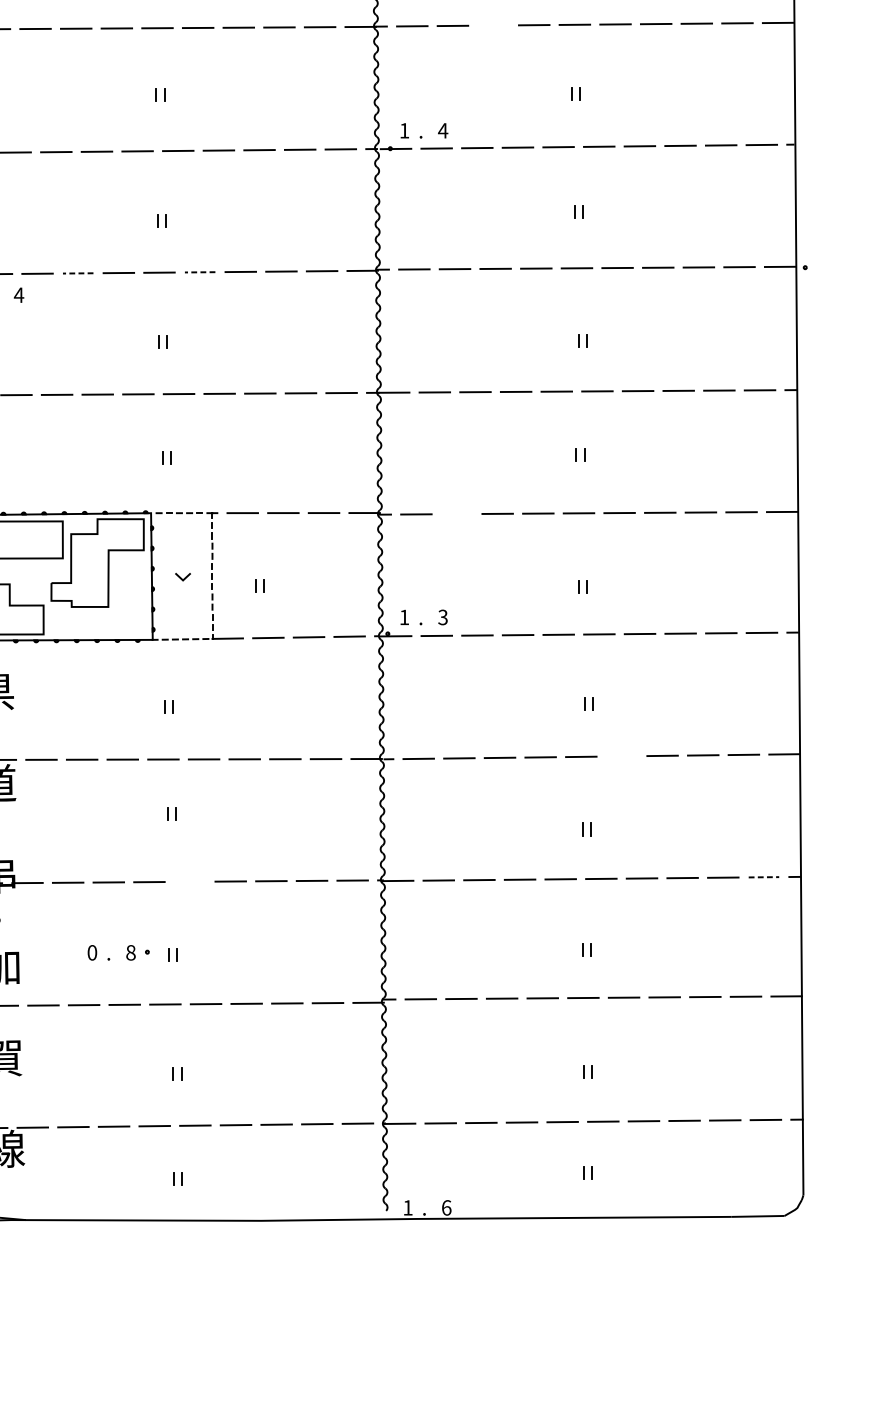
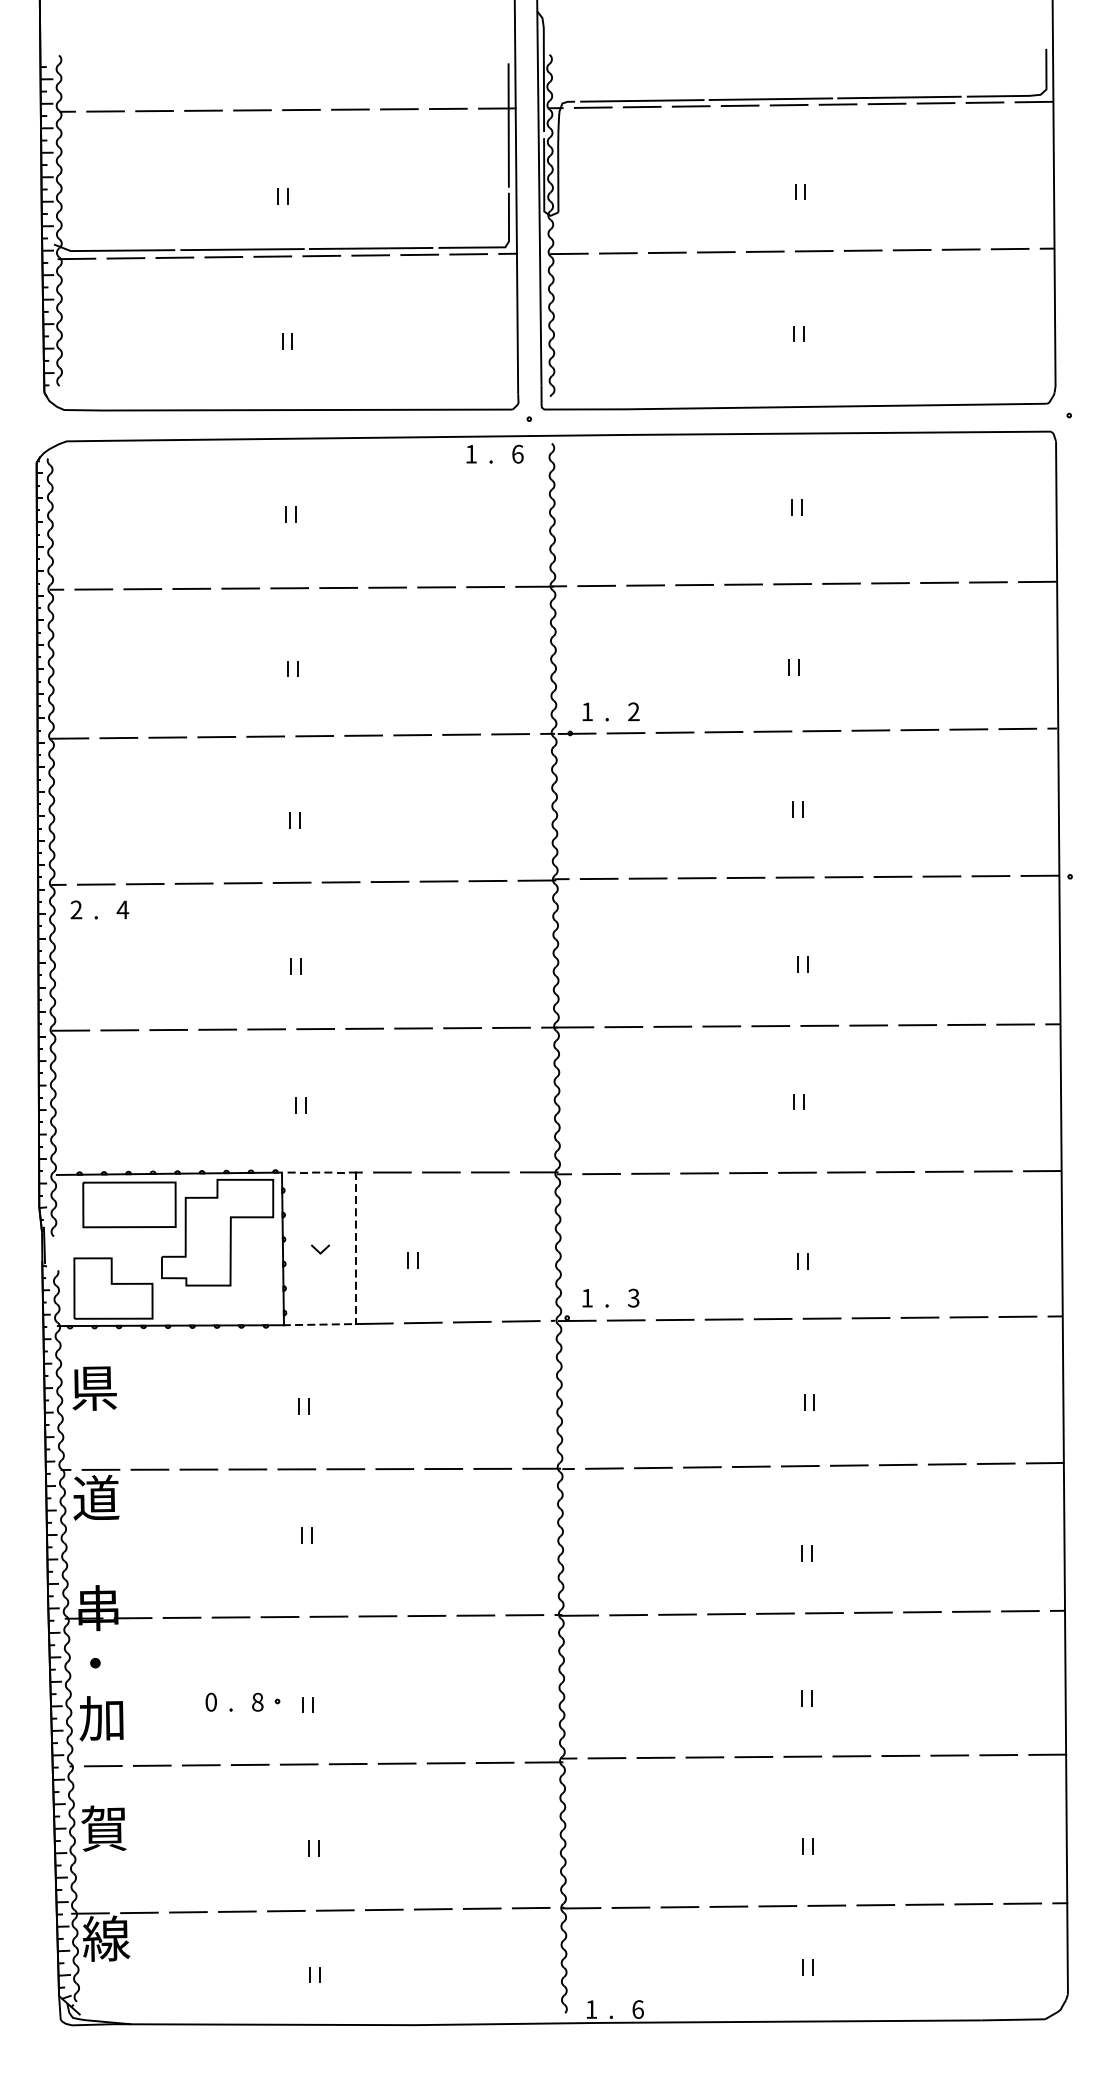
line: (493, 25) -> (694, 584), added
text: (442, 130) -> (633, 711), 4 -> 2
line: (199, 272) -> (340, 882), dashed -> solid
line: (77, 273) -> (193, 883), dashed -> solid
line: (456, 513) -> (650, 1173), added
line: (621, 756) -> (848, 1465), added
line: (764, 877) -> (1020, 1611), dashed -> solid
line: (189, 881) -> (328, 1616), added

